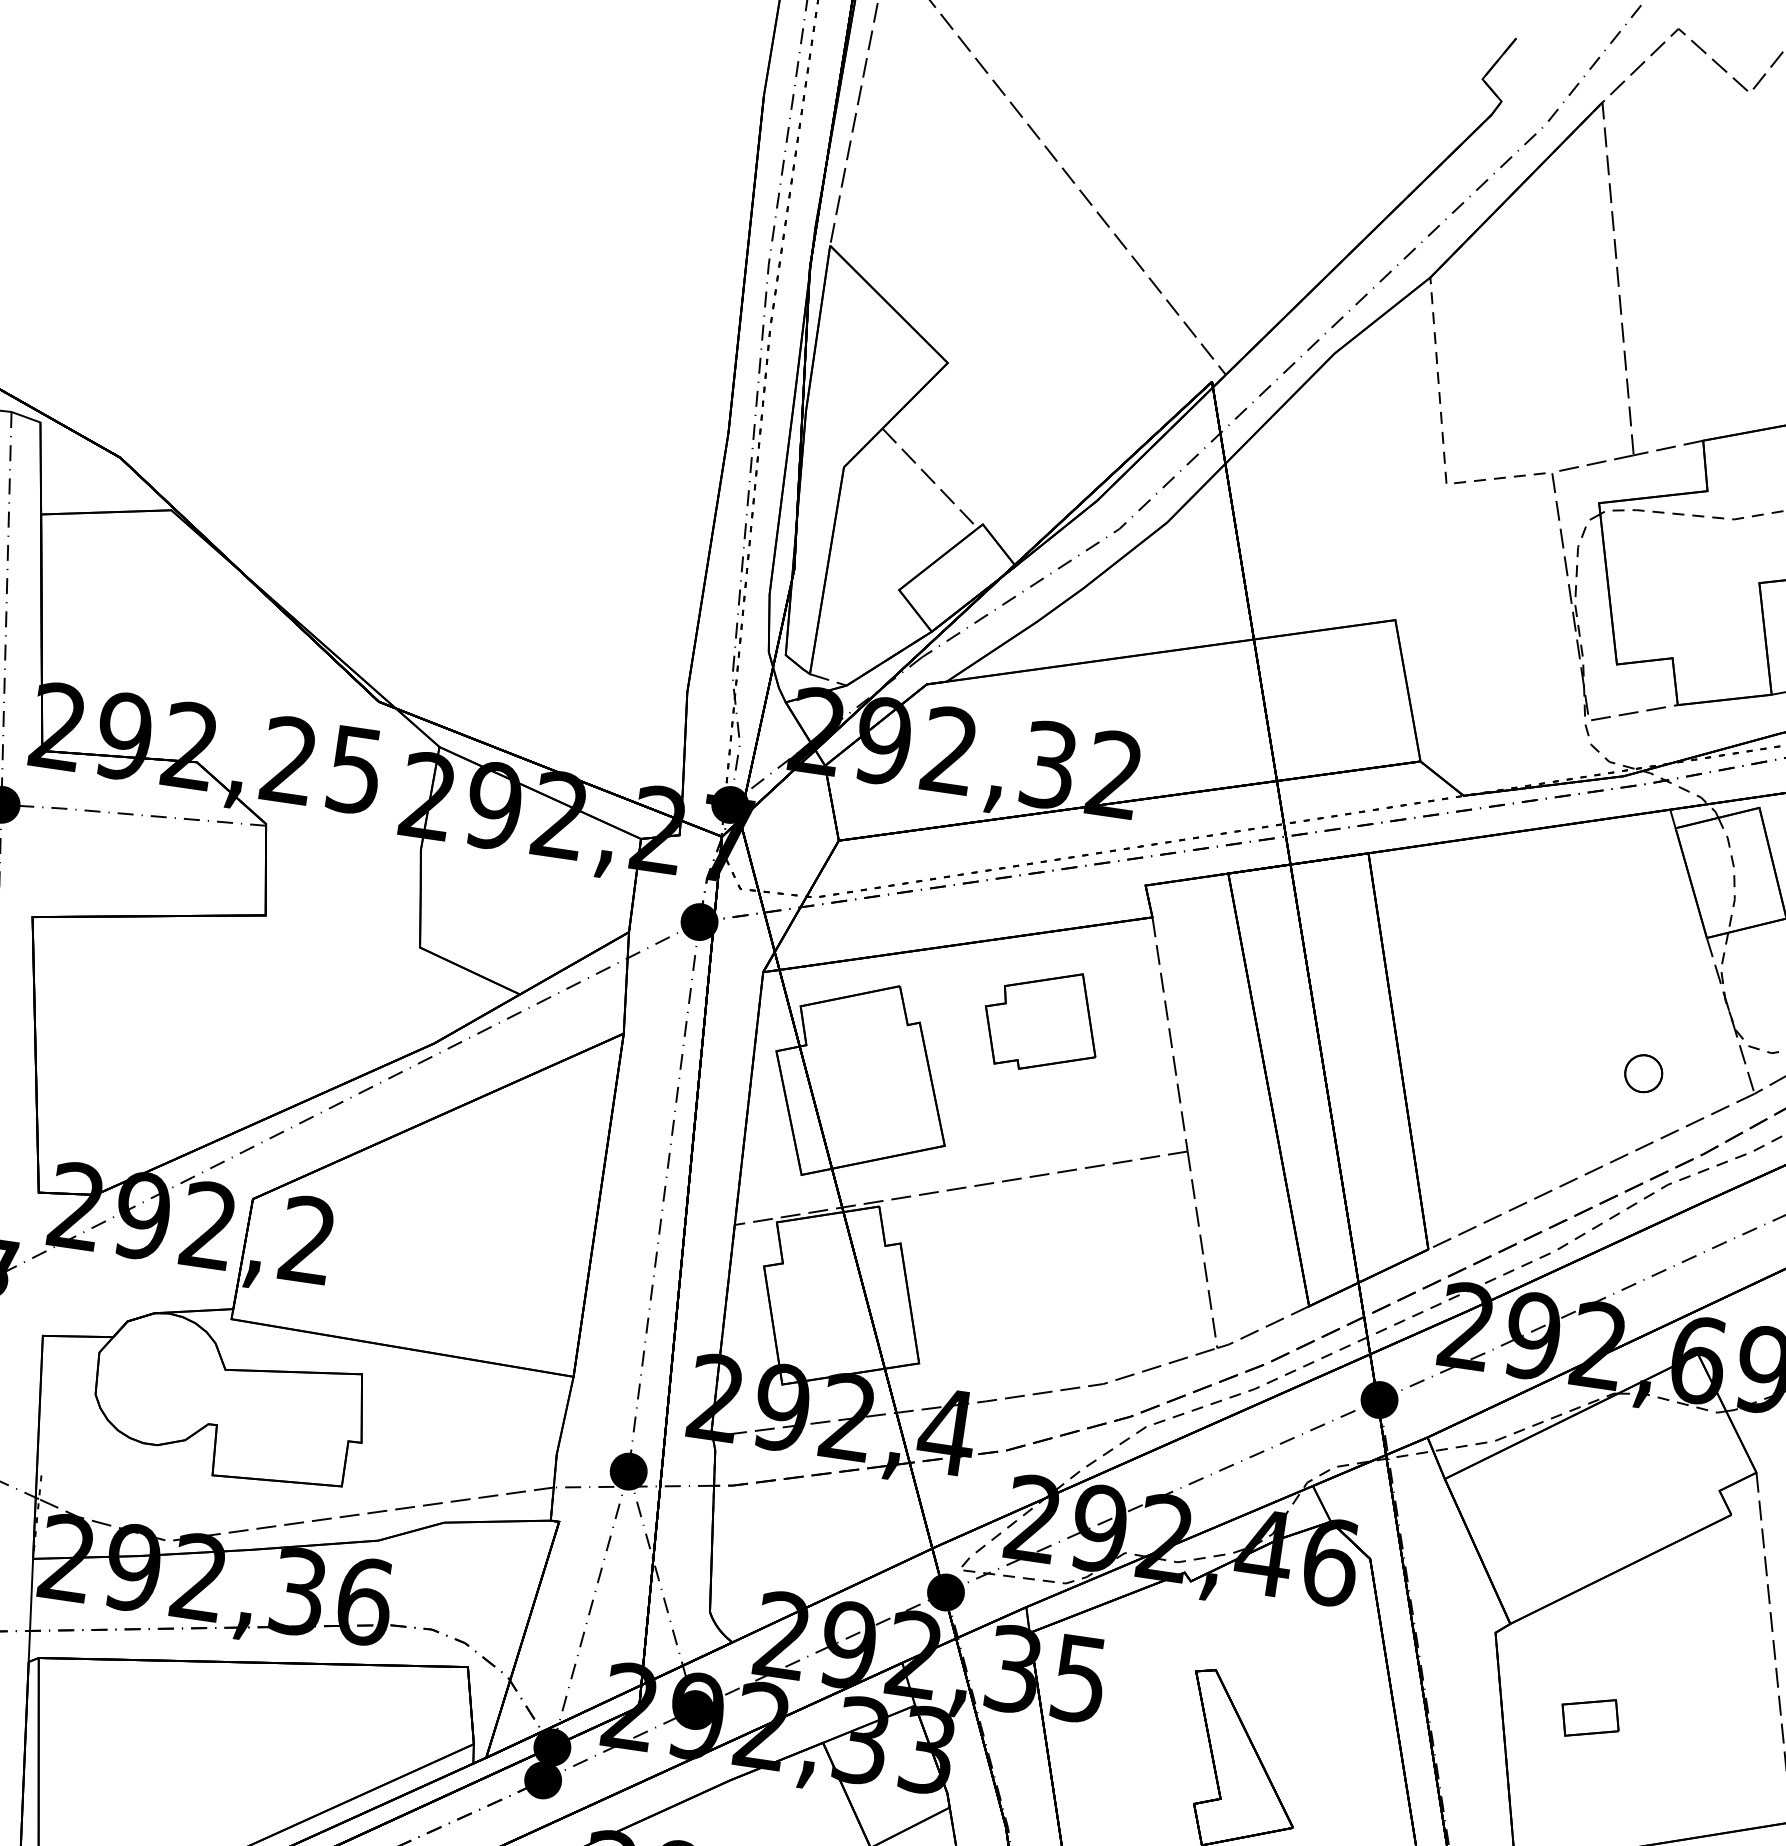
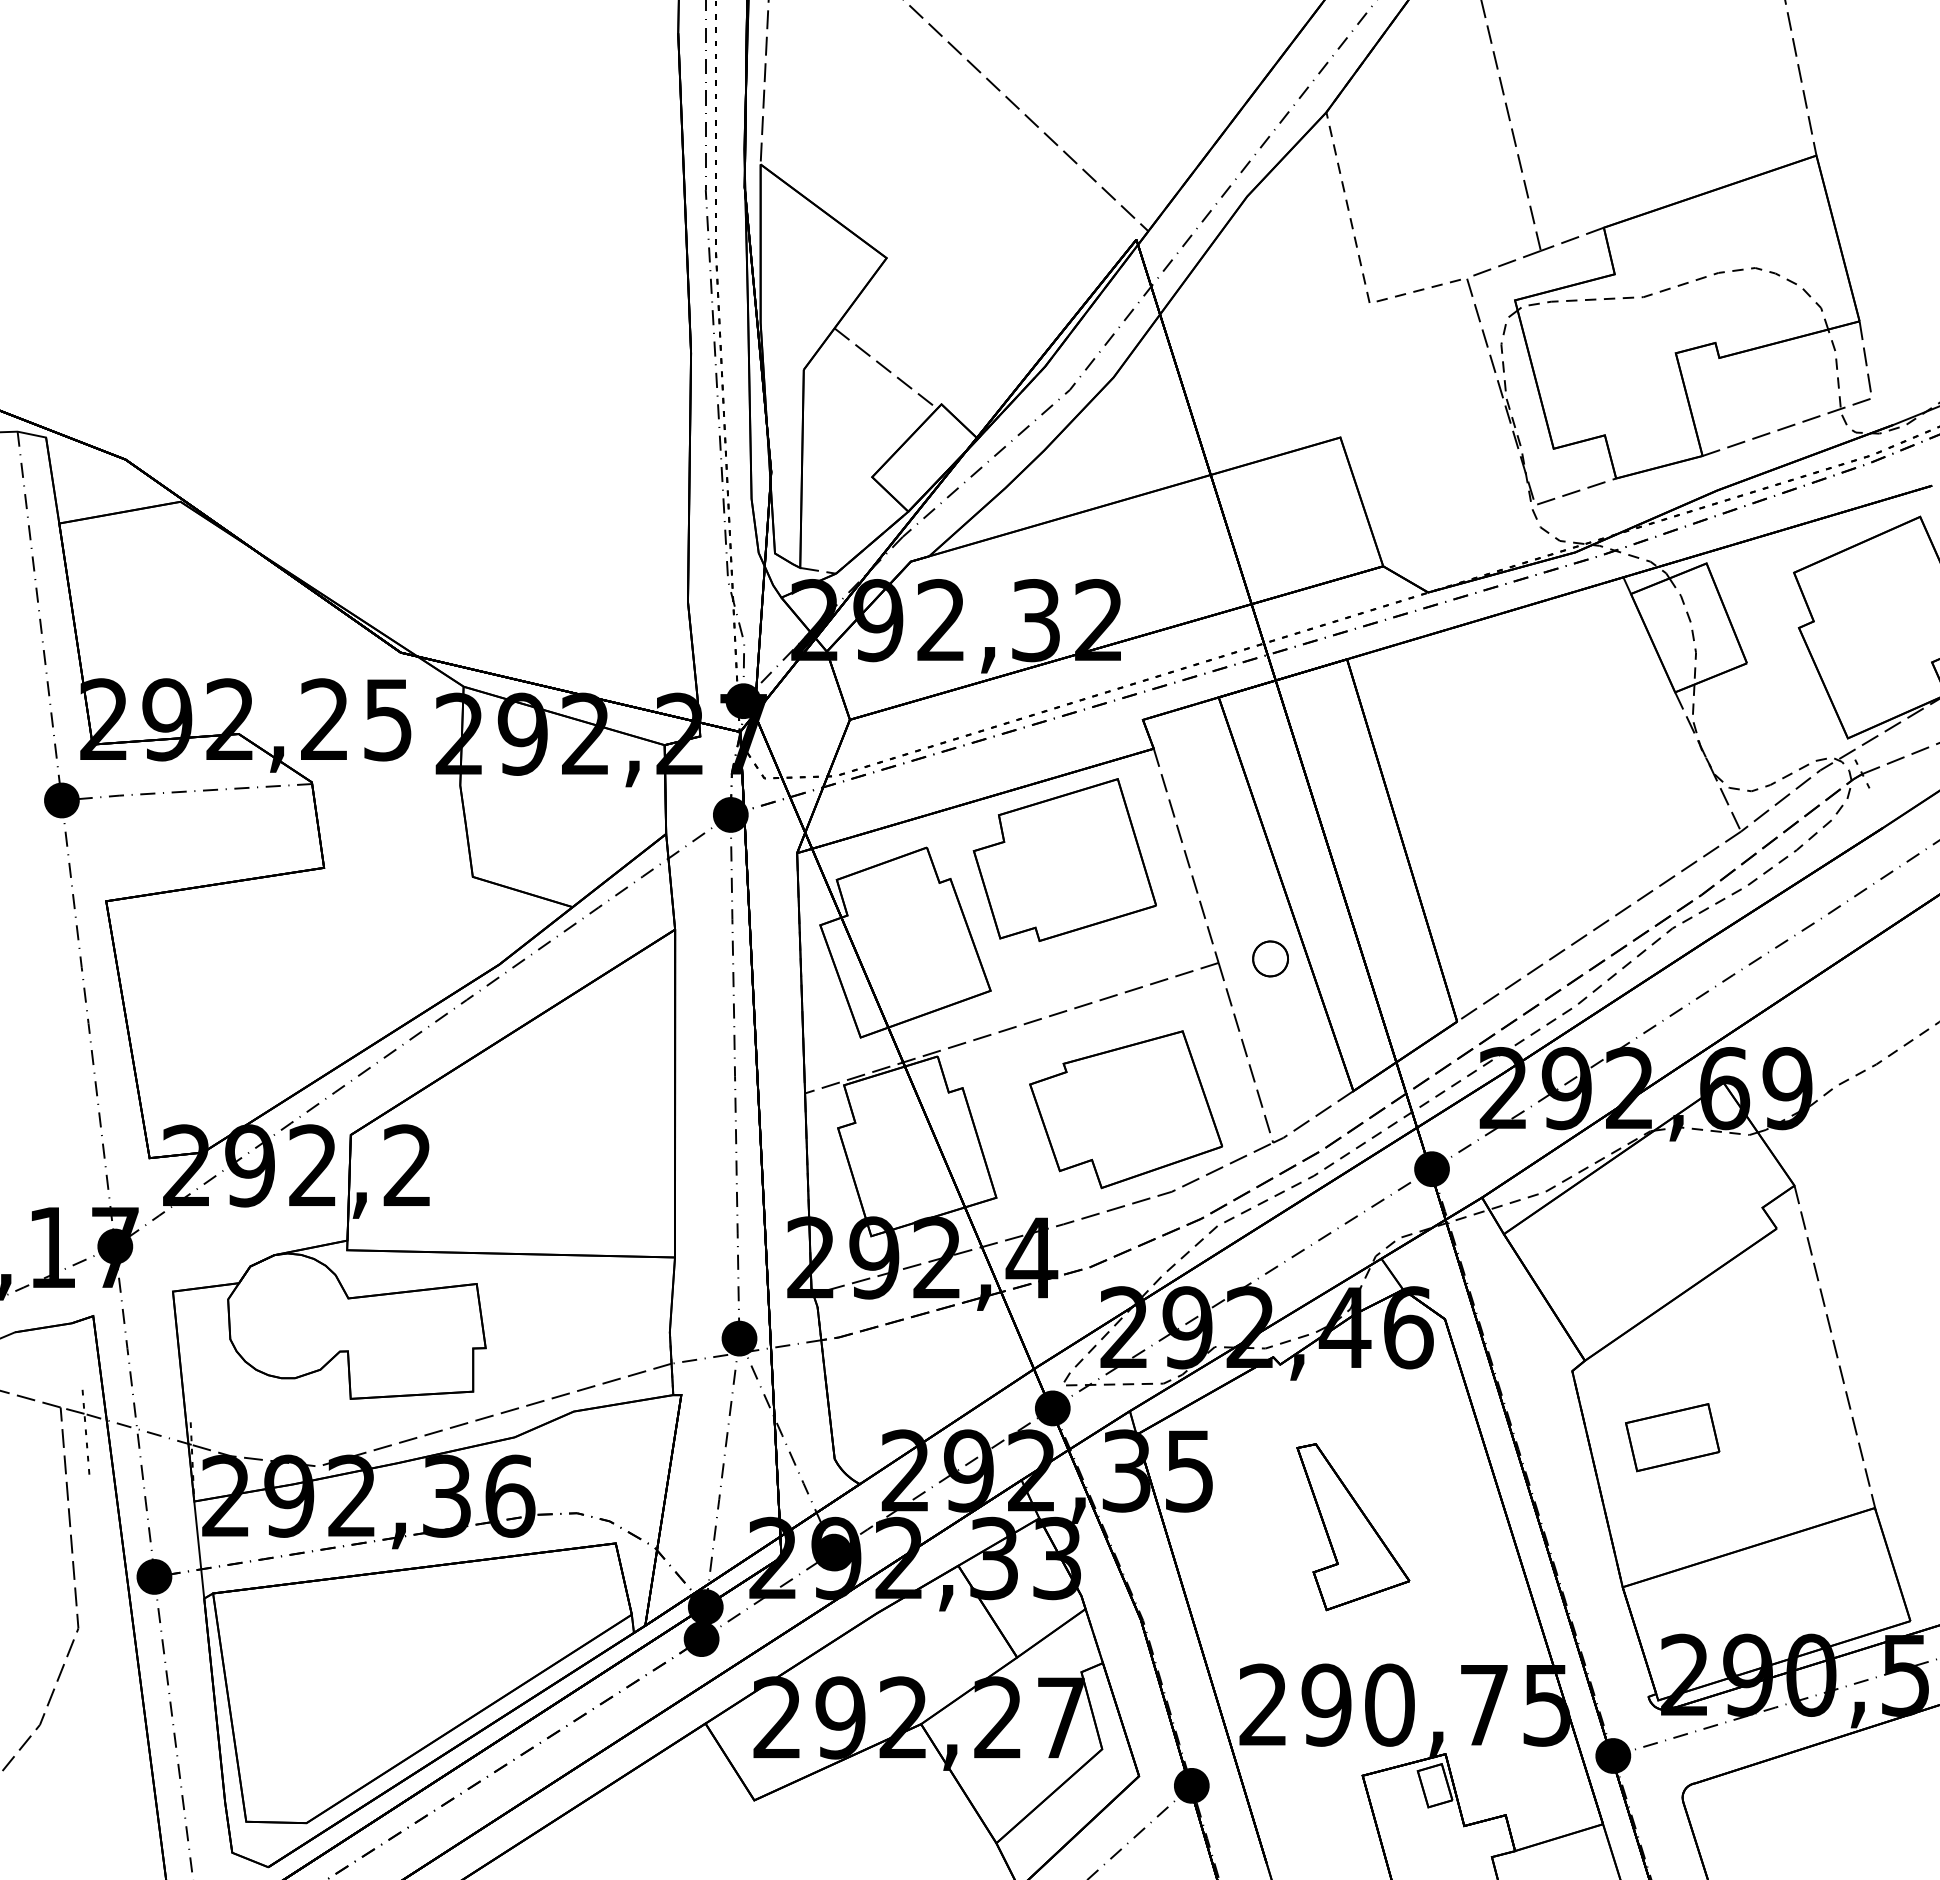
part: (1042, 1019) -> (1064, 859), size x1.67
part: (1643, 1073) -> (1270, 958), moved
part: (1068, 1290) -> (1126, 1109), added
part: (1590, 1717) -> (1672, 1437), size x1.67

